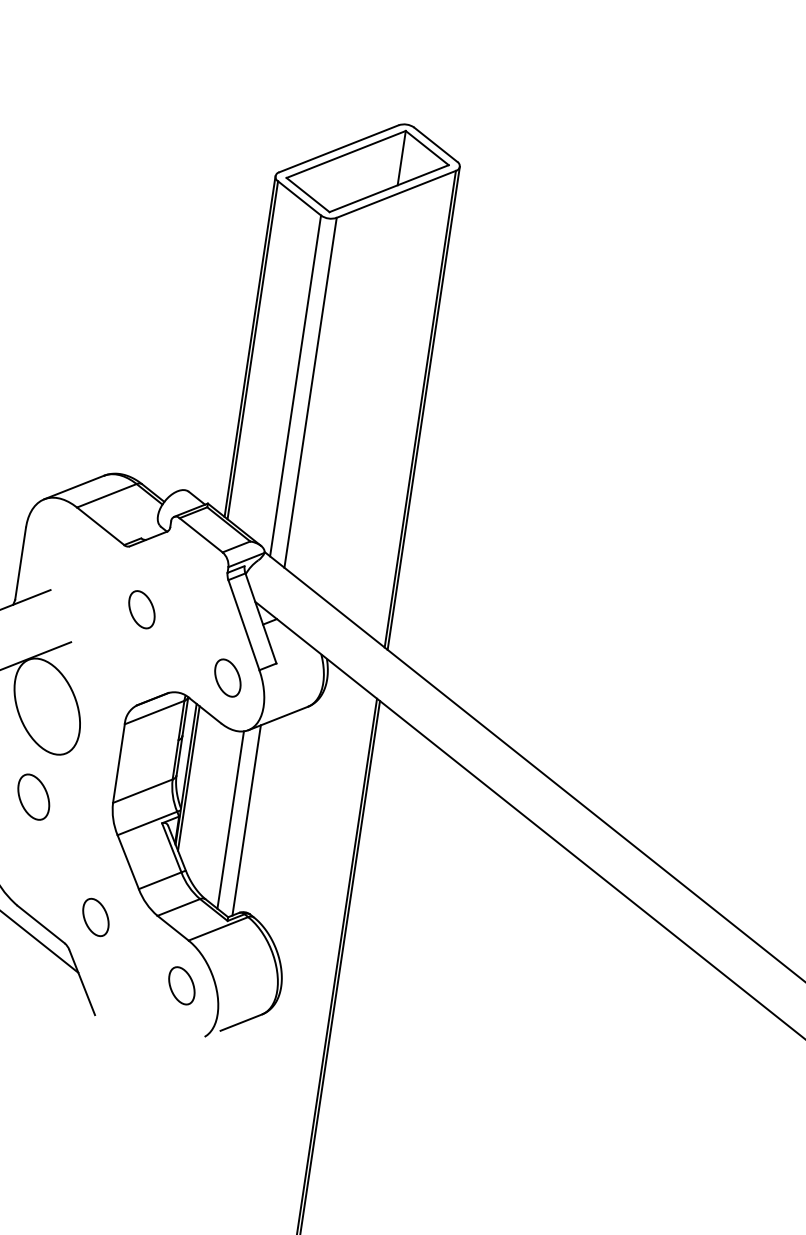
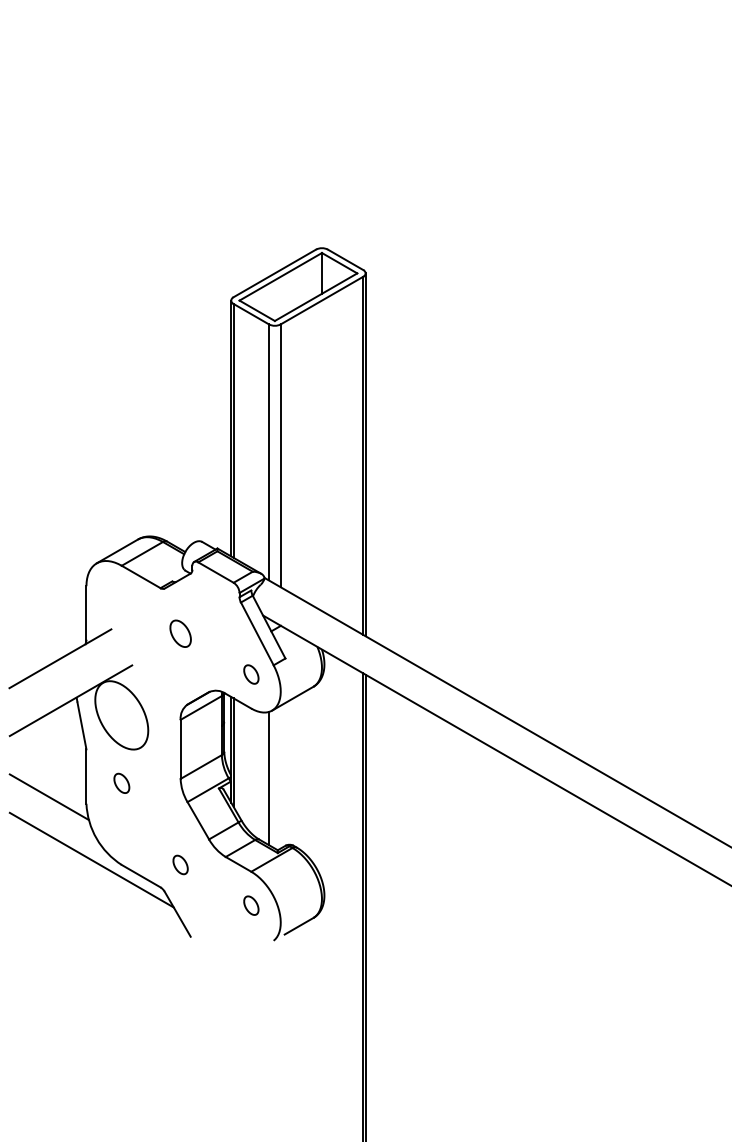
part: (228, 678) -> (251, 674), size x0.7
part: (33, 797) -> (121, 783), size x0.6
line: (246, 819) -> (280, 776), removed
part: (95, 916) -> (180, 864), size x0.7
part: (182, 985) -> (251, 905), size x0.7

